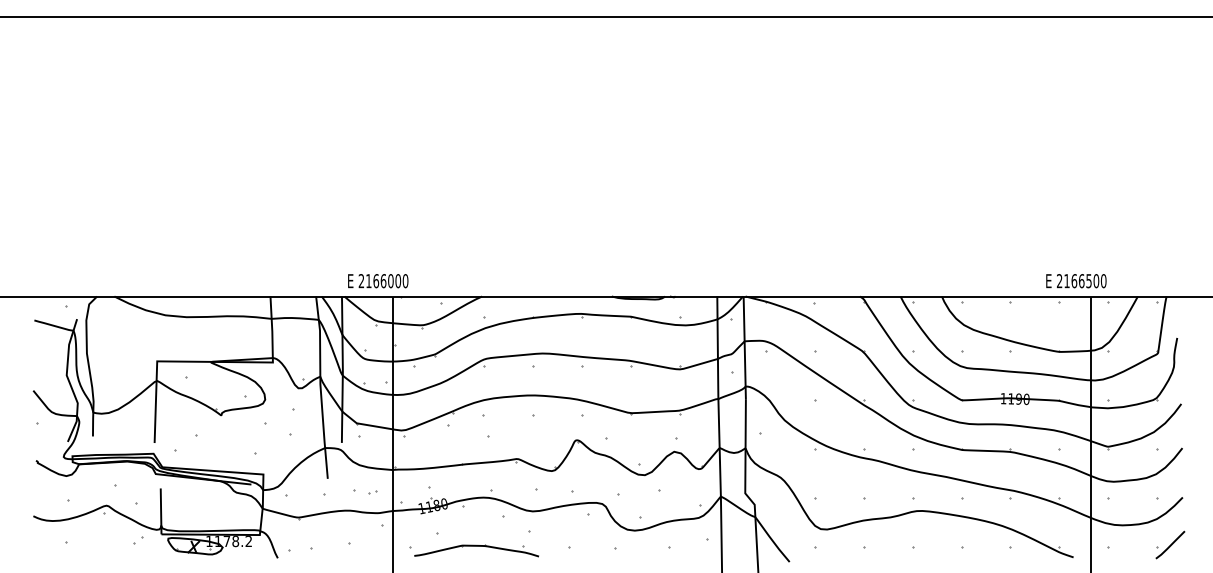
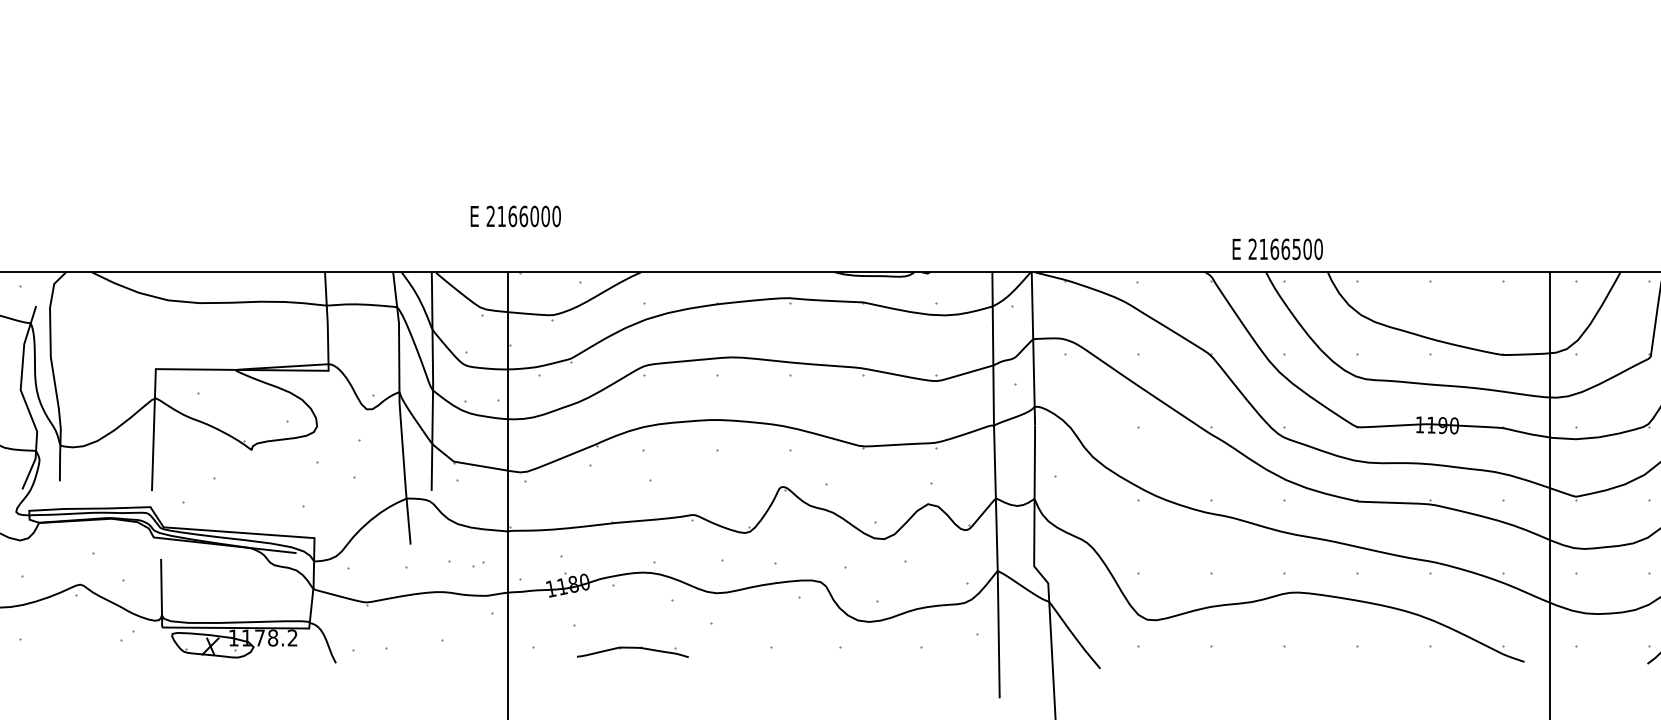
text: (378, 281) -> (516, 216), moved
text: (1076, 281) -> (1277, 249), moved
part: (476, 550) -> (632, 651), size x0.6

